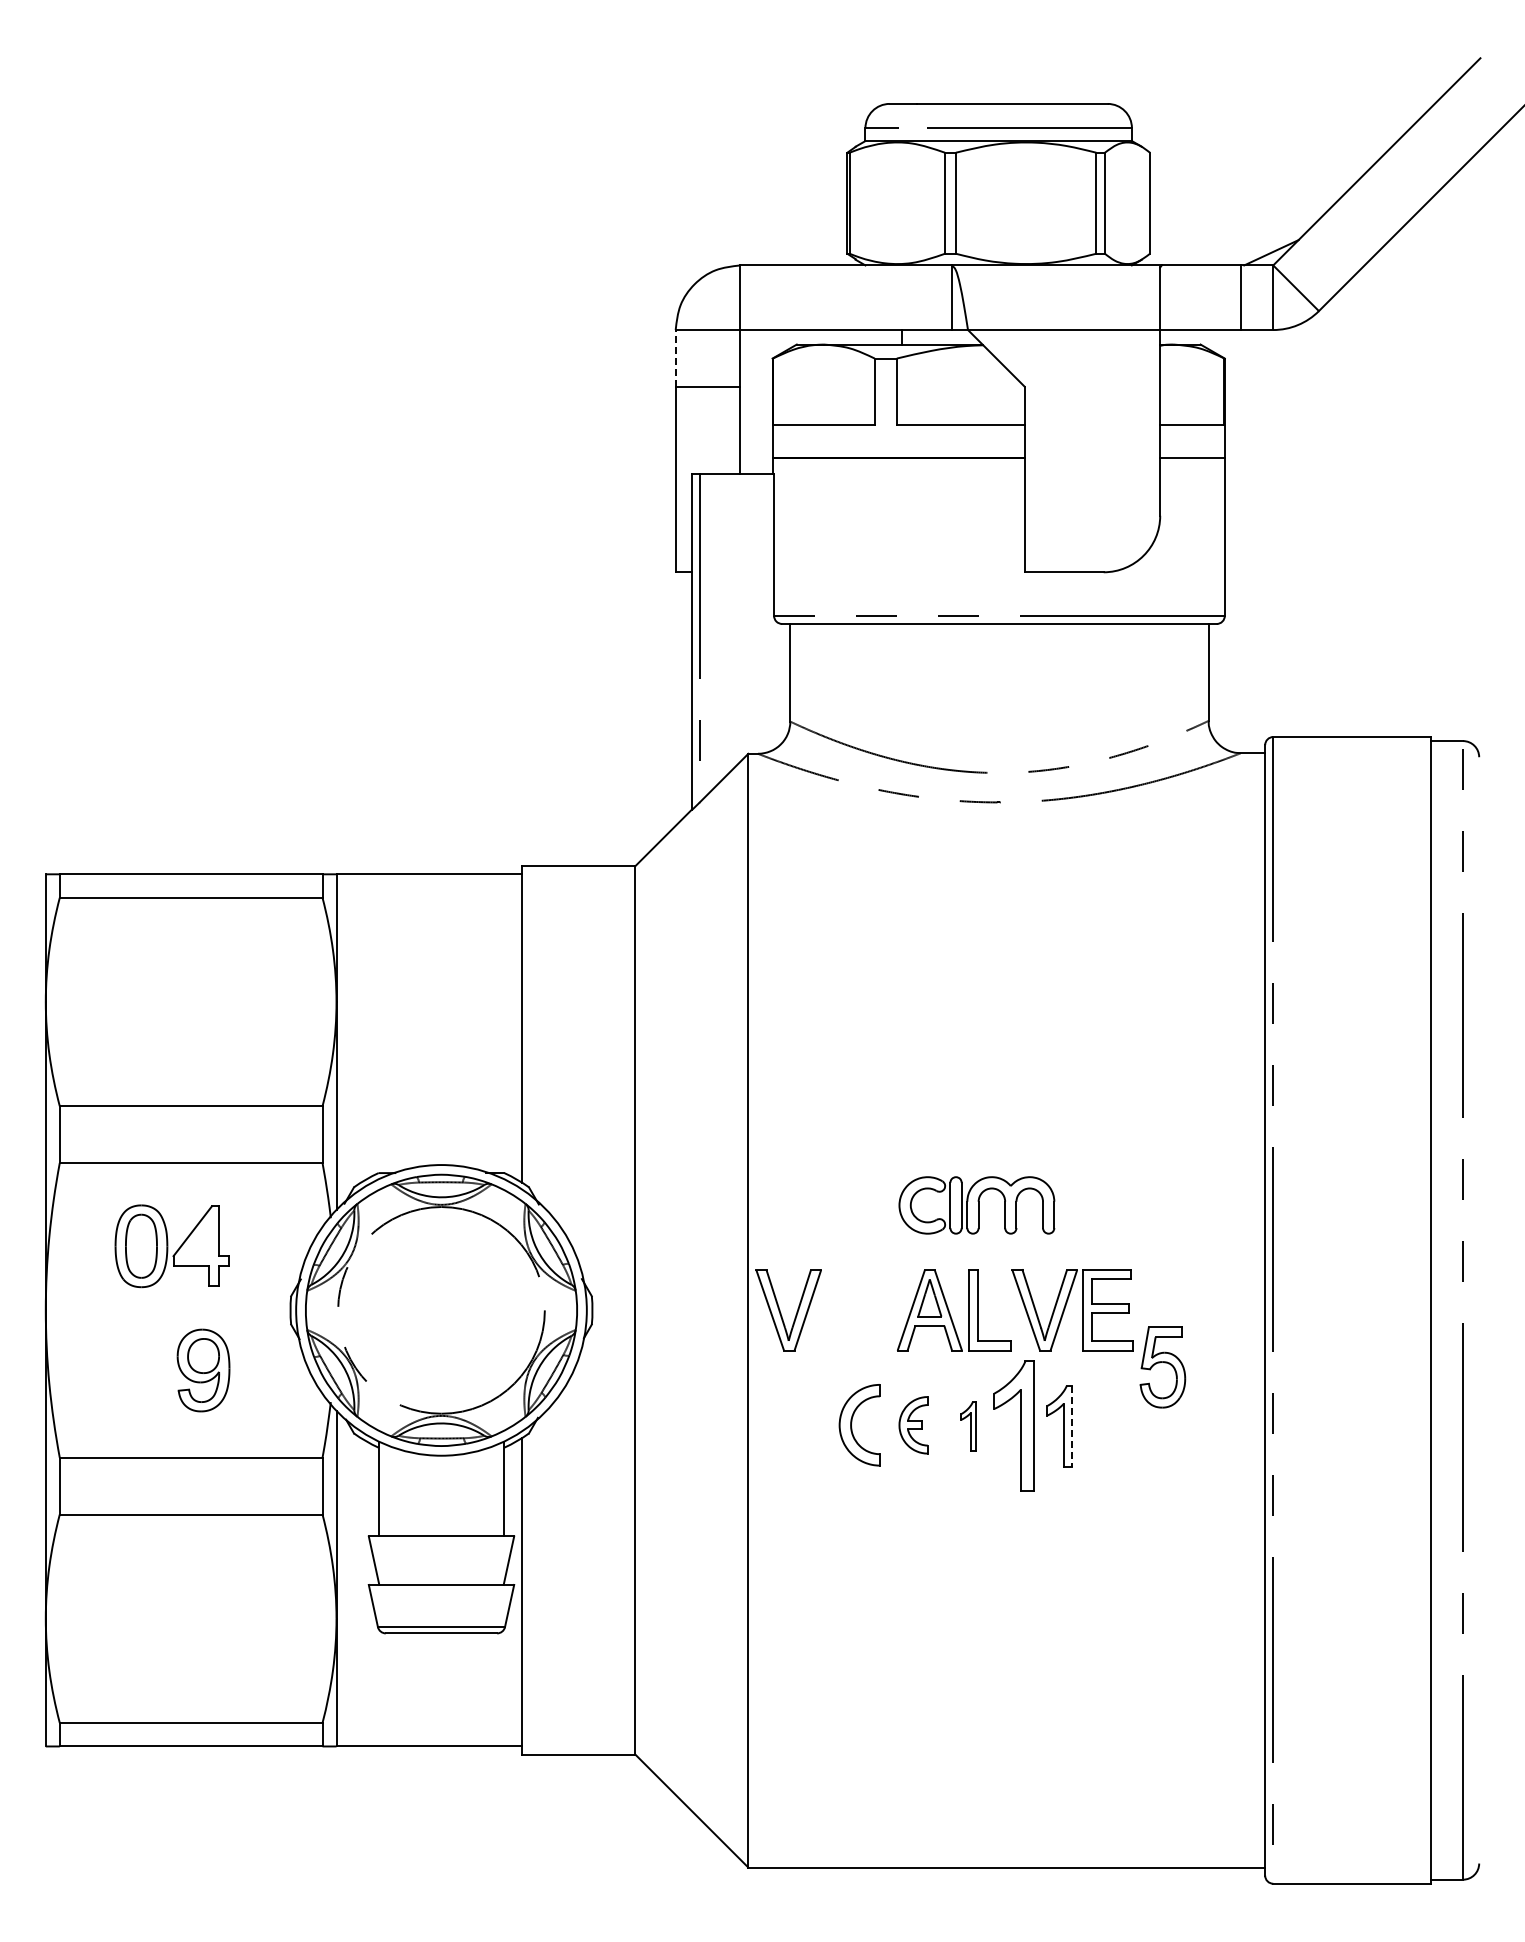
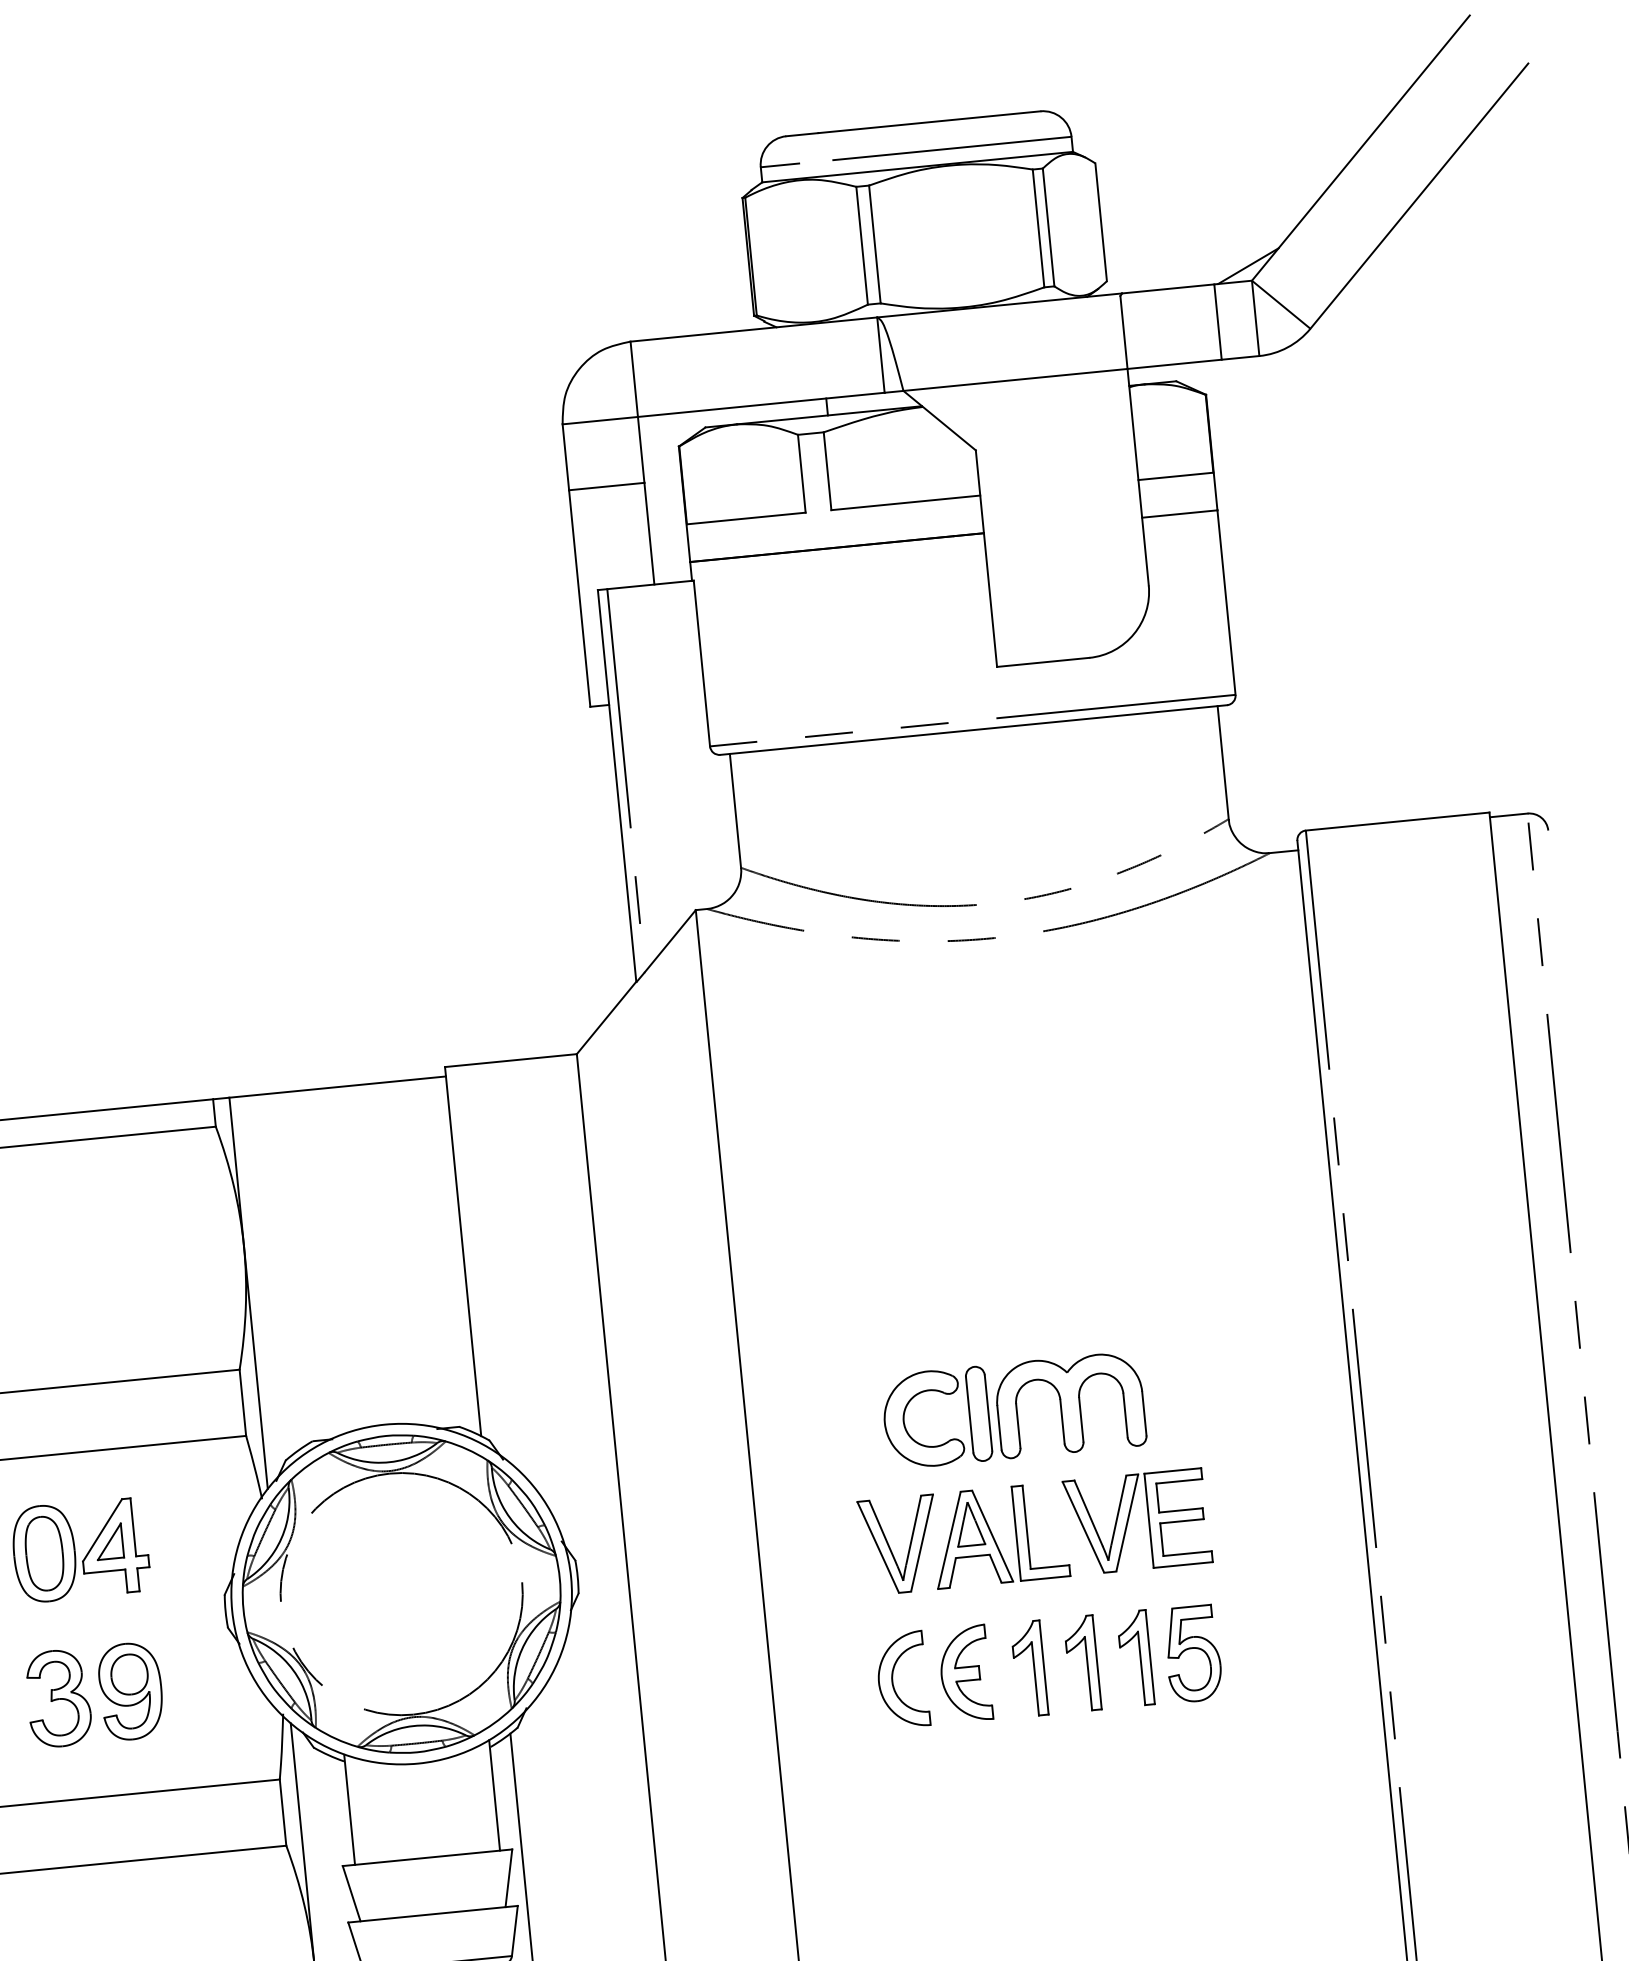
line: (675, 357) -> (565, 456), dashed -> solid
part: (976, 1205) -> (1013, 1410), size x1.43
part: (197, 1241) -> (109, 1541), added
part: (781, 1313) -> (891, 1549), moved
part: (1162, 1367) -> (1192, 1654), moved
part: (141, 1370) -> (58, 1698), added
part: (913, 1425) -> (965, 1674), size x1.43
part: (968, 1426) -> (1029, 1669), size x1.67
part: (1014, 1426) -> (1083, 1663), size x0.62
line: (1072, 1426) -> (1150, 1657), dashed -> solid

